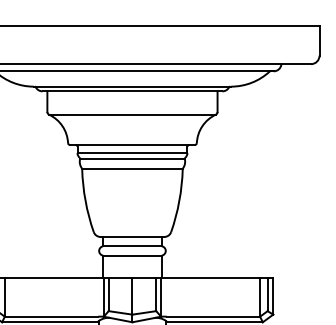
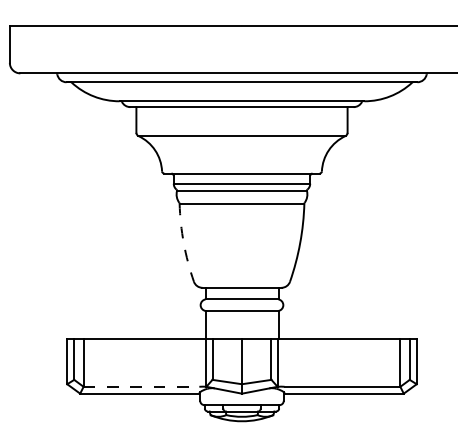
arc: (85, 201) -> (183, 243), solid -> dashed
line: (51, 316) -> (141, 386), solid -> dashed

